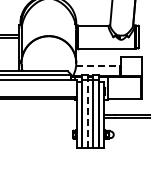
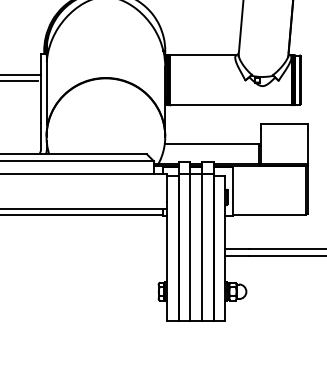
line: (97, 66) -> (211, 143), dashed -> solid
line: (87, 114) -> (189, 247), dashed -> solid

